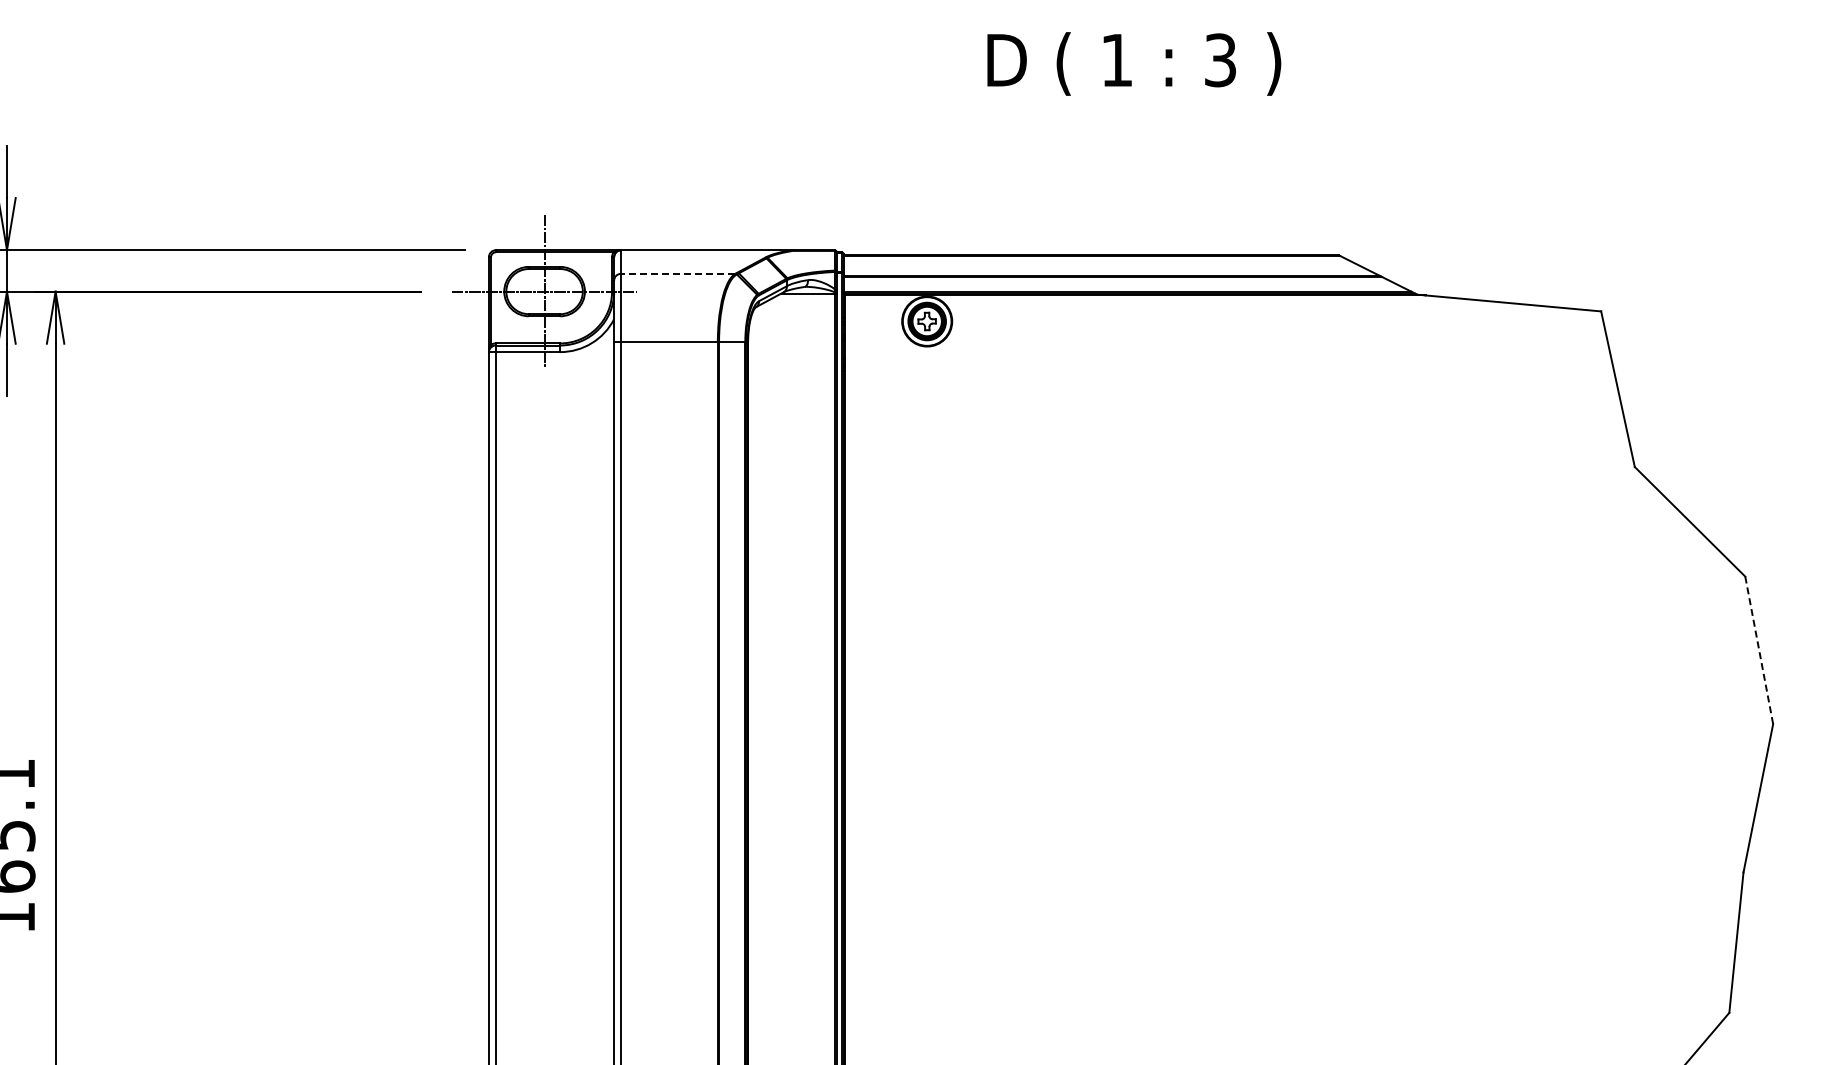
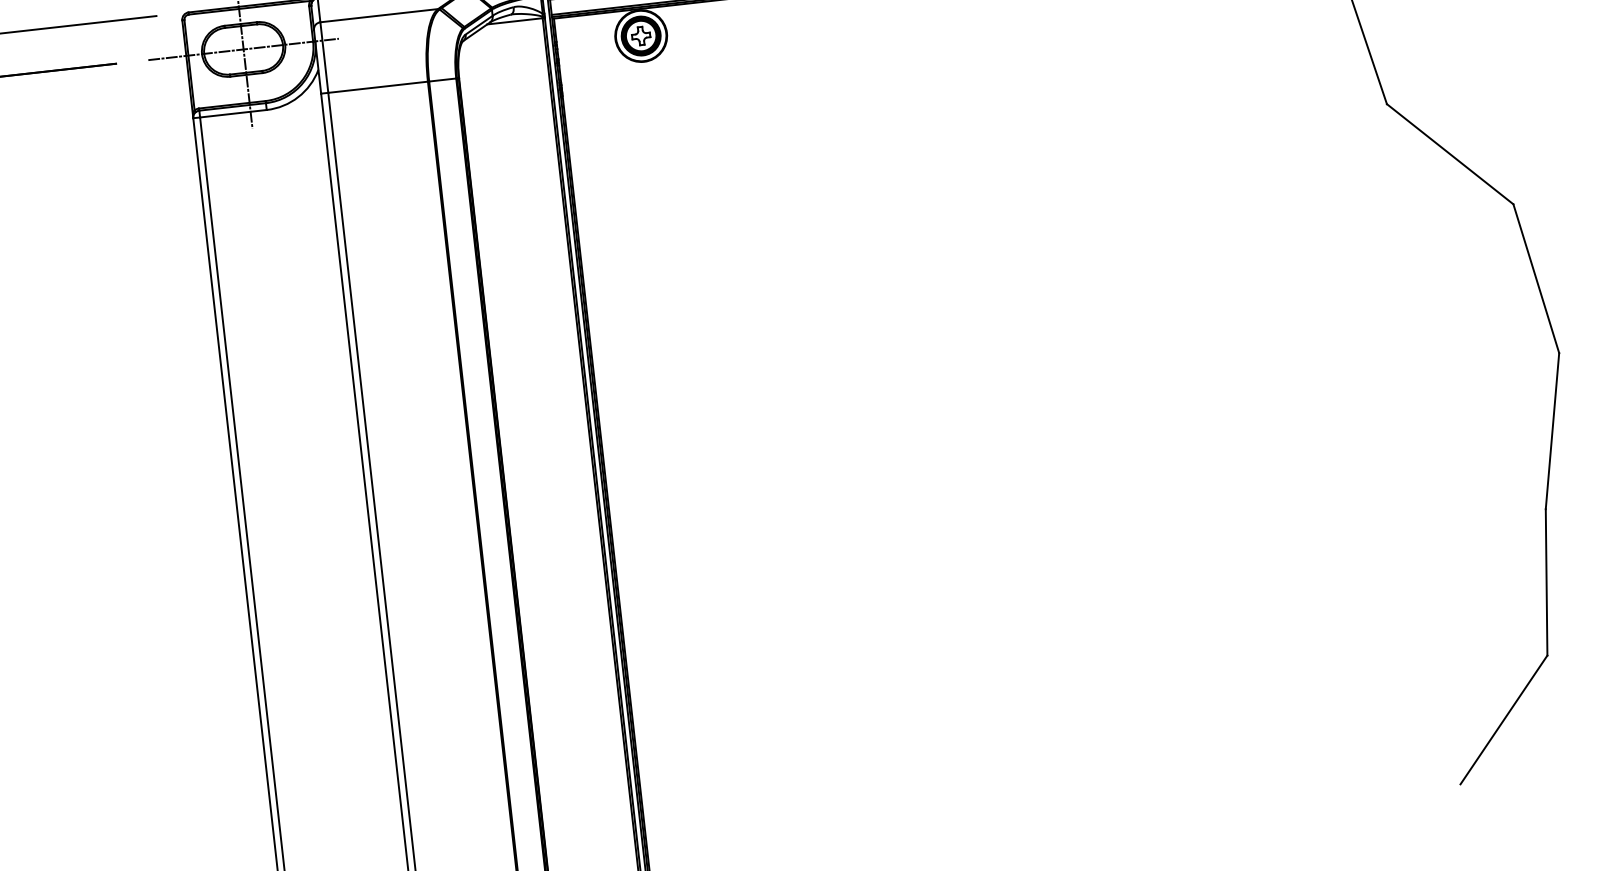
line: (677, 273) -> (378, 15), dashed -> solid
line: (1759, 650) -> (1536, 278), dashed -> solid

